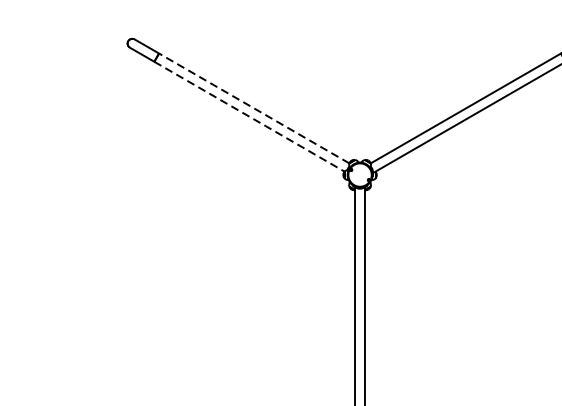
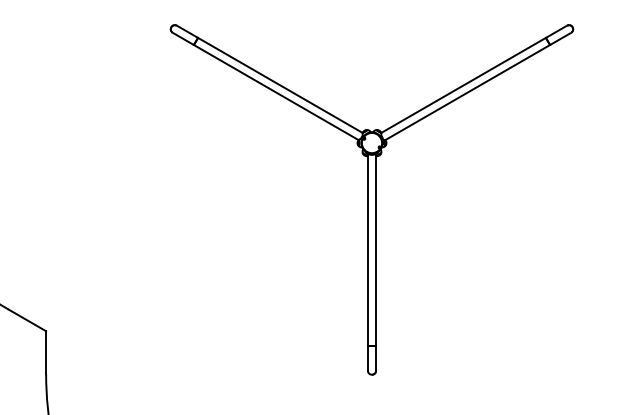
line: (253, 108) -> (279, 85), dashed -> solid
line: (249, 116) -> (276, 92), dashed -> solid

